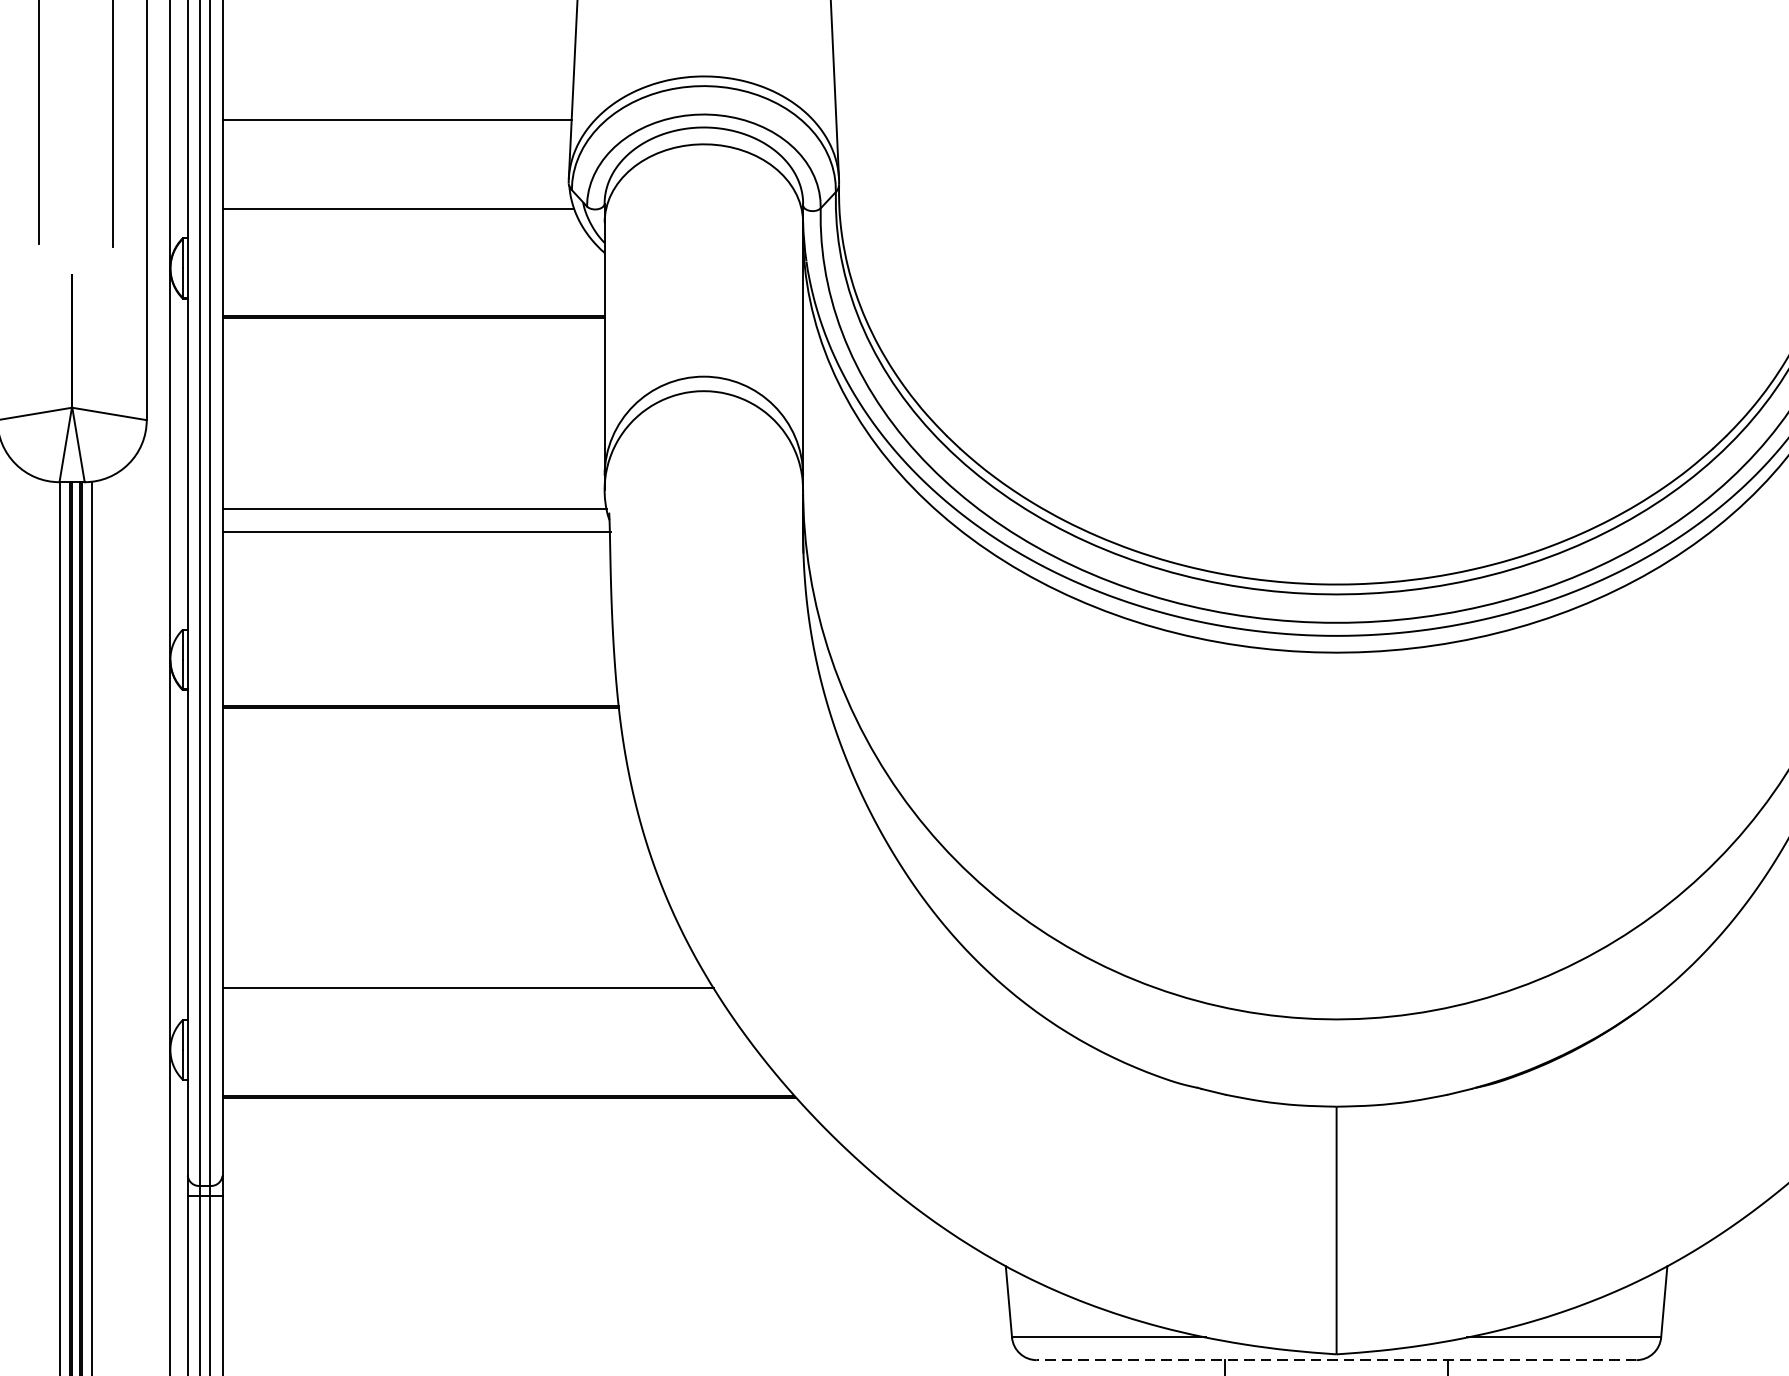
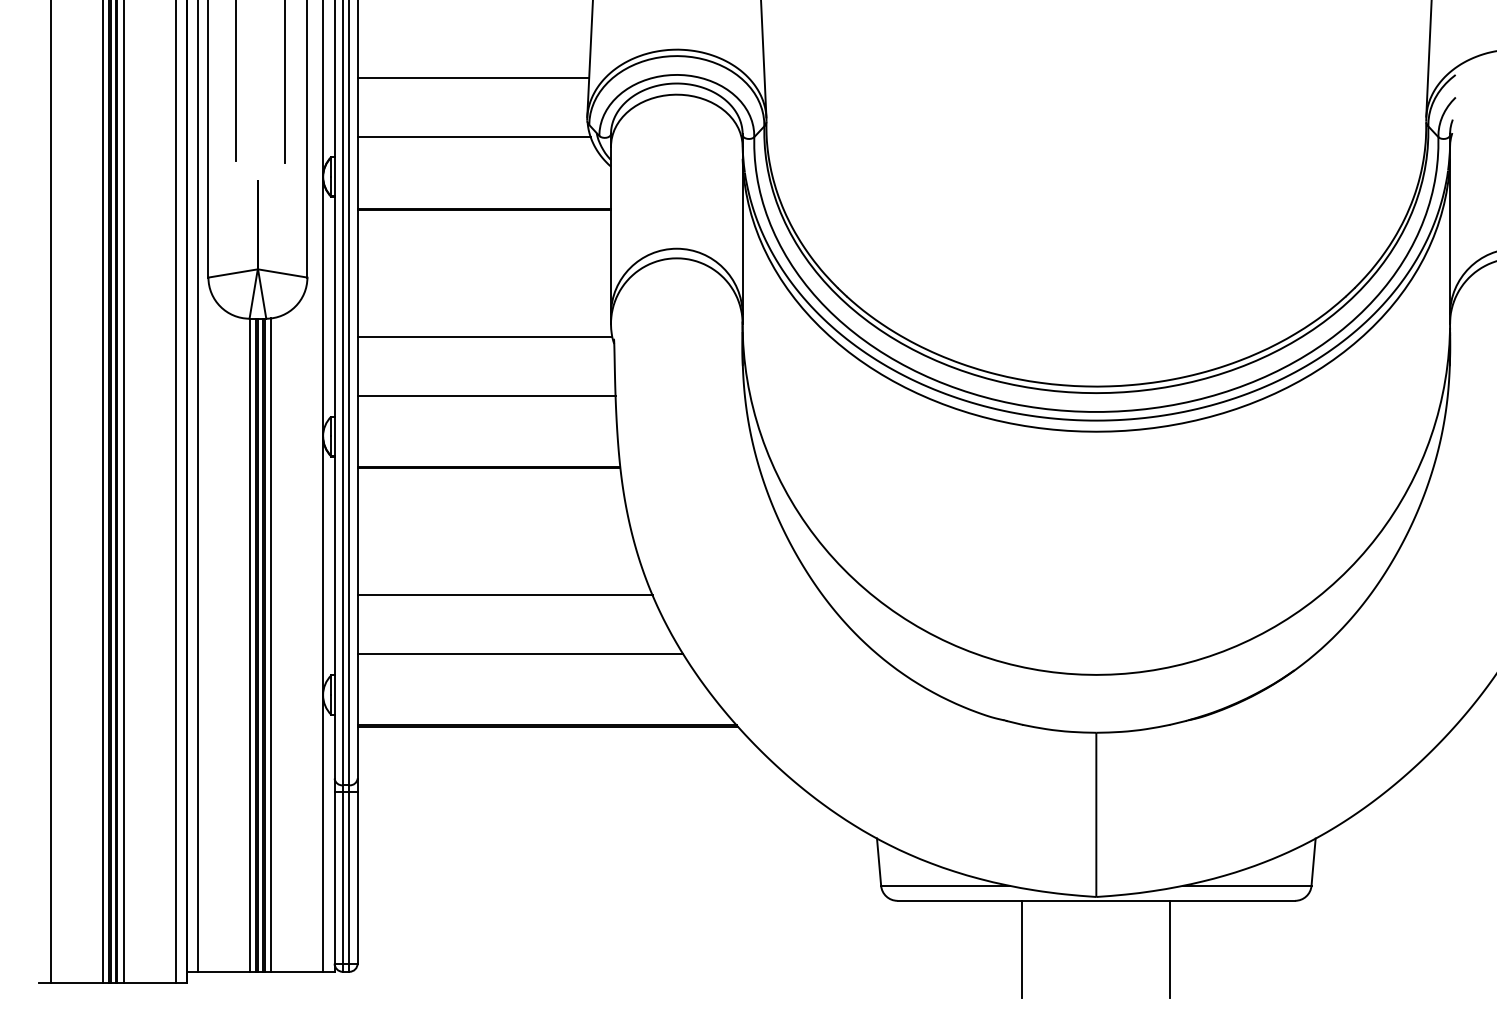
line: (416, 531) -> (486, 395), moved
line: (443, 899) -> (504, 595), added
line: (1336, 1359) -> (1096, 900), dashed -> solid

